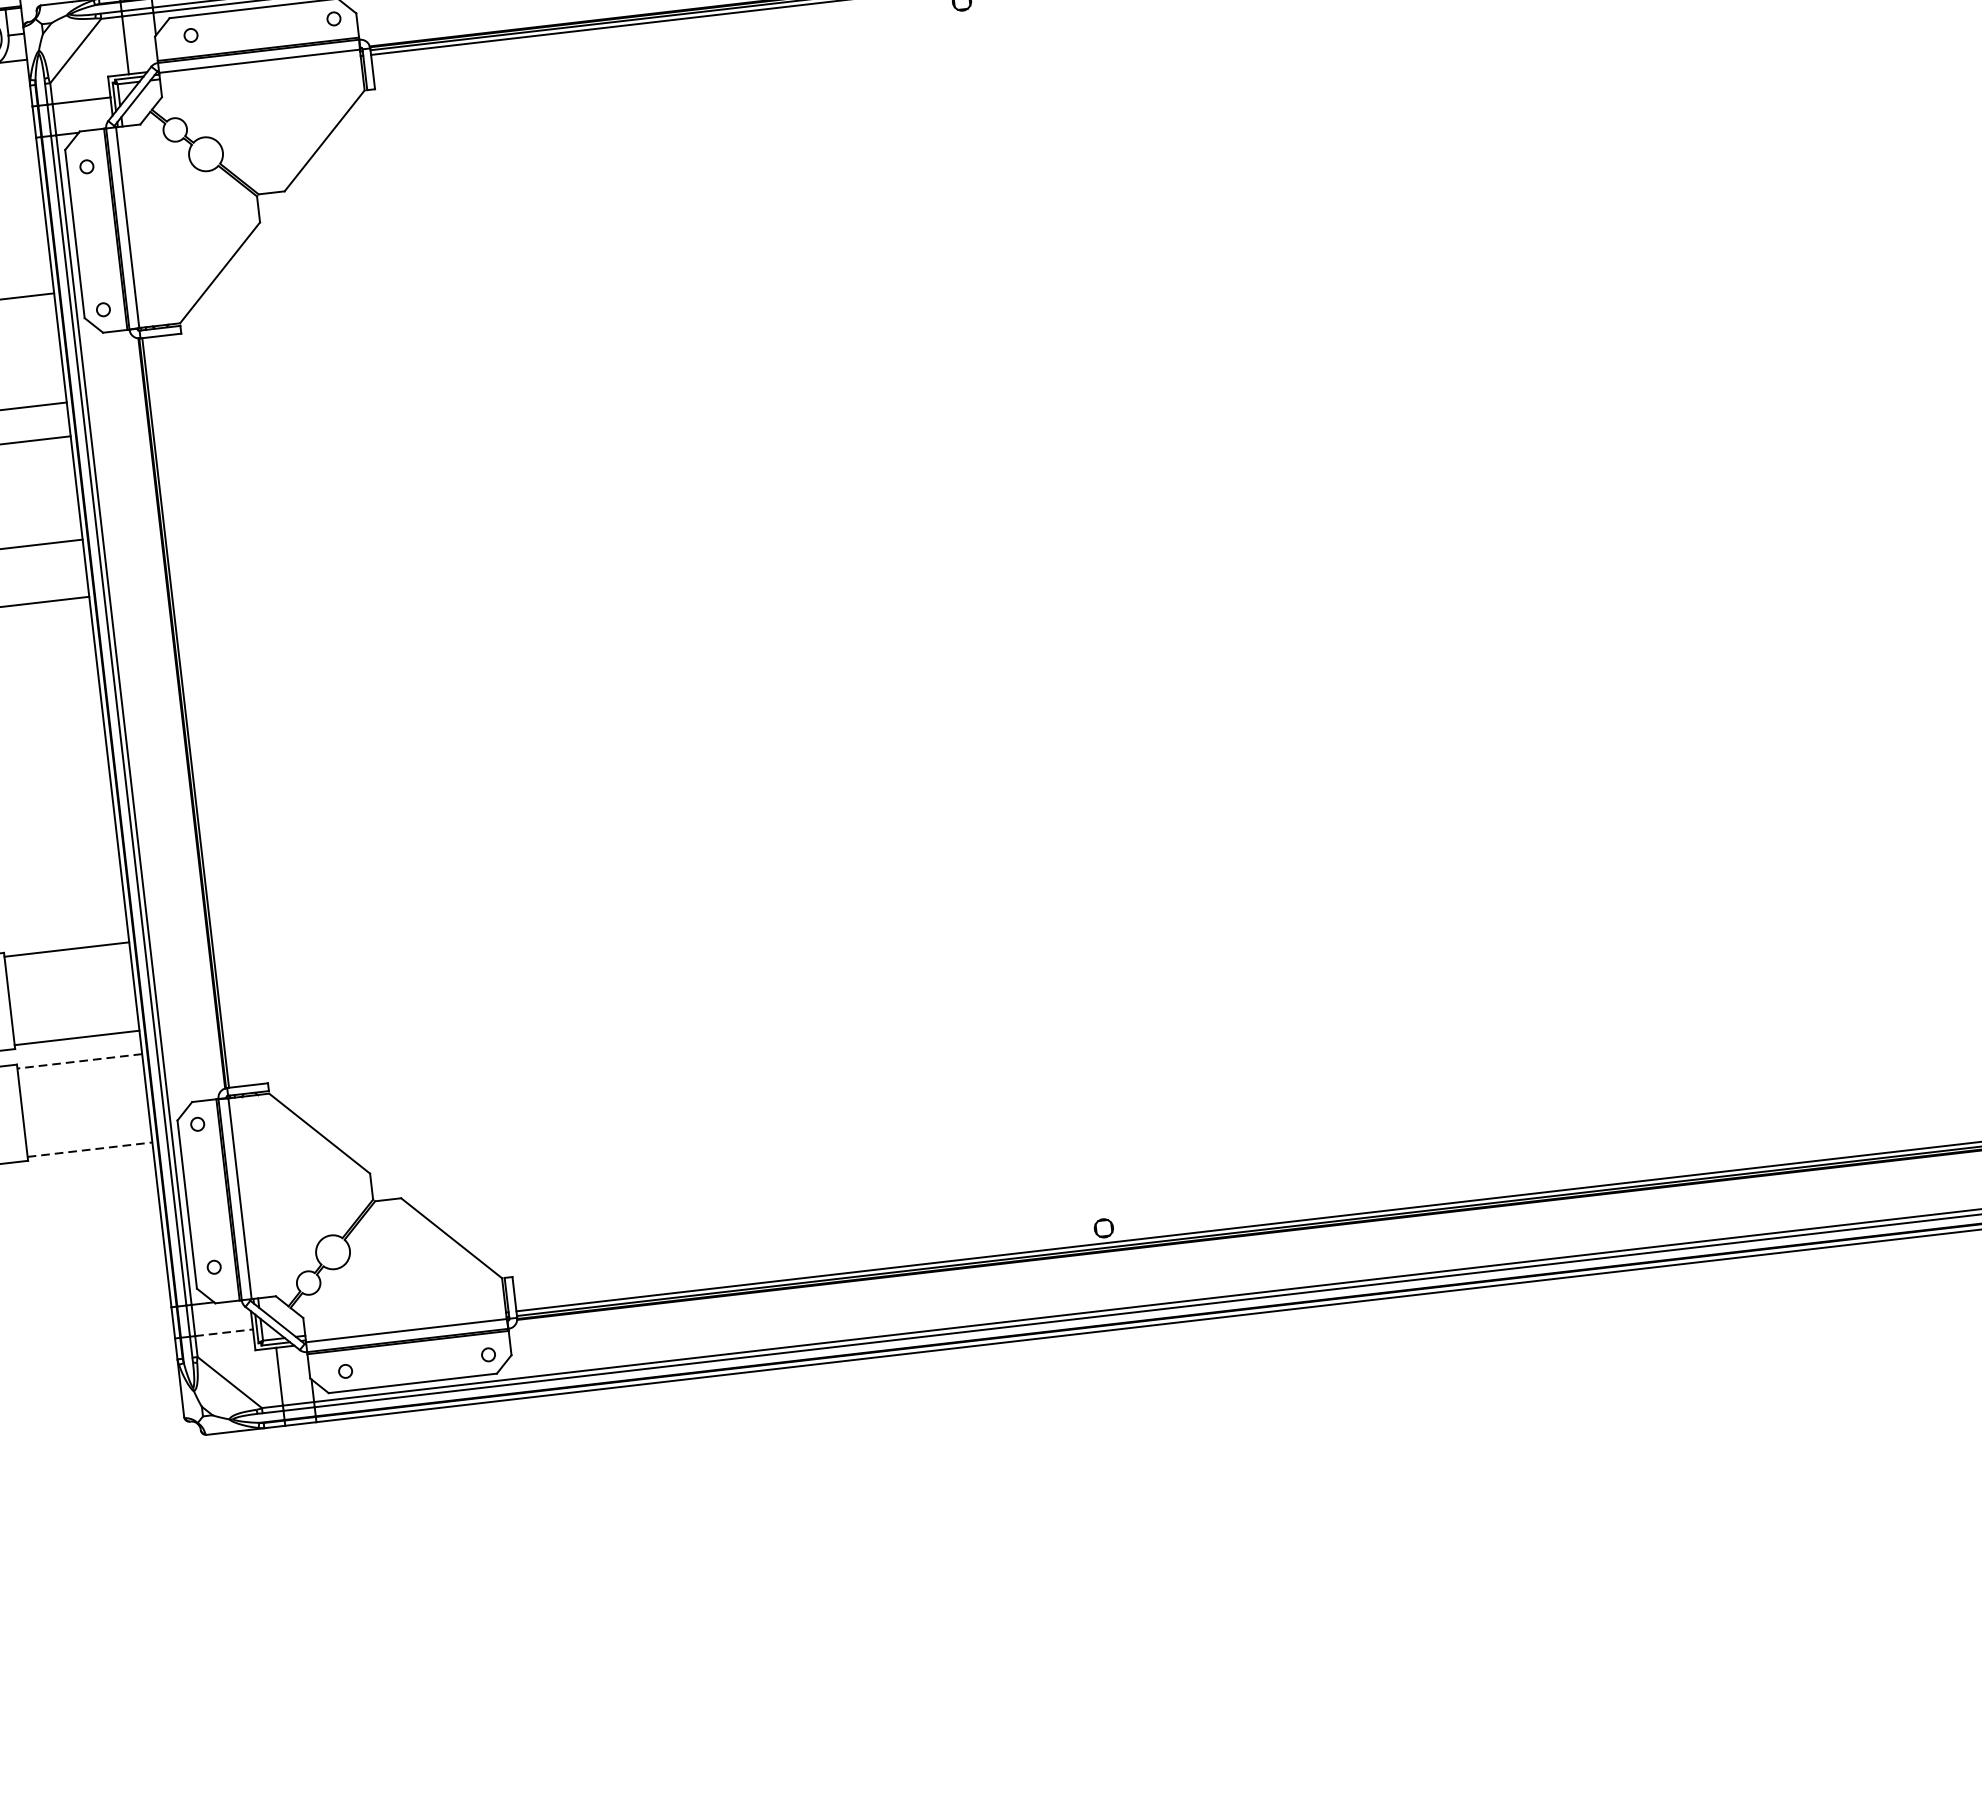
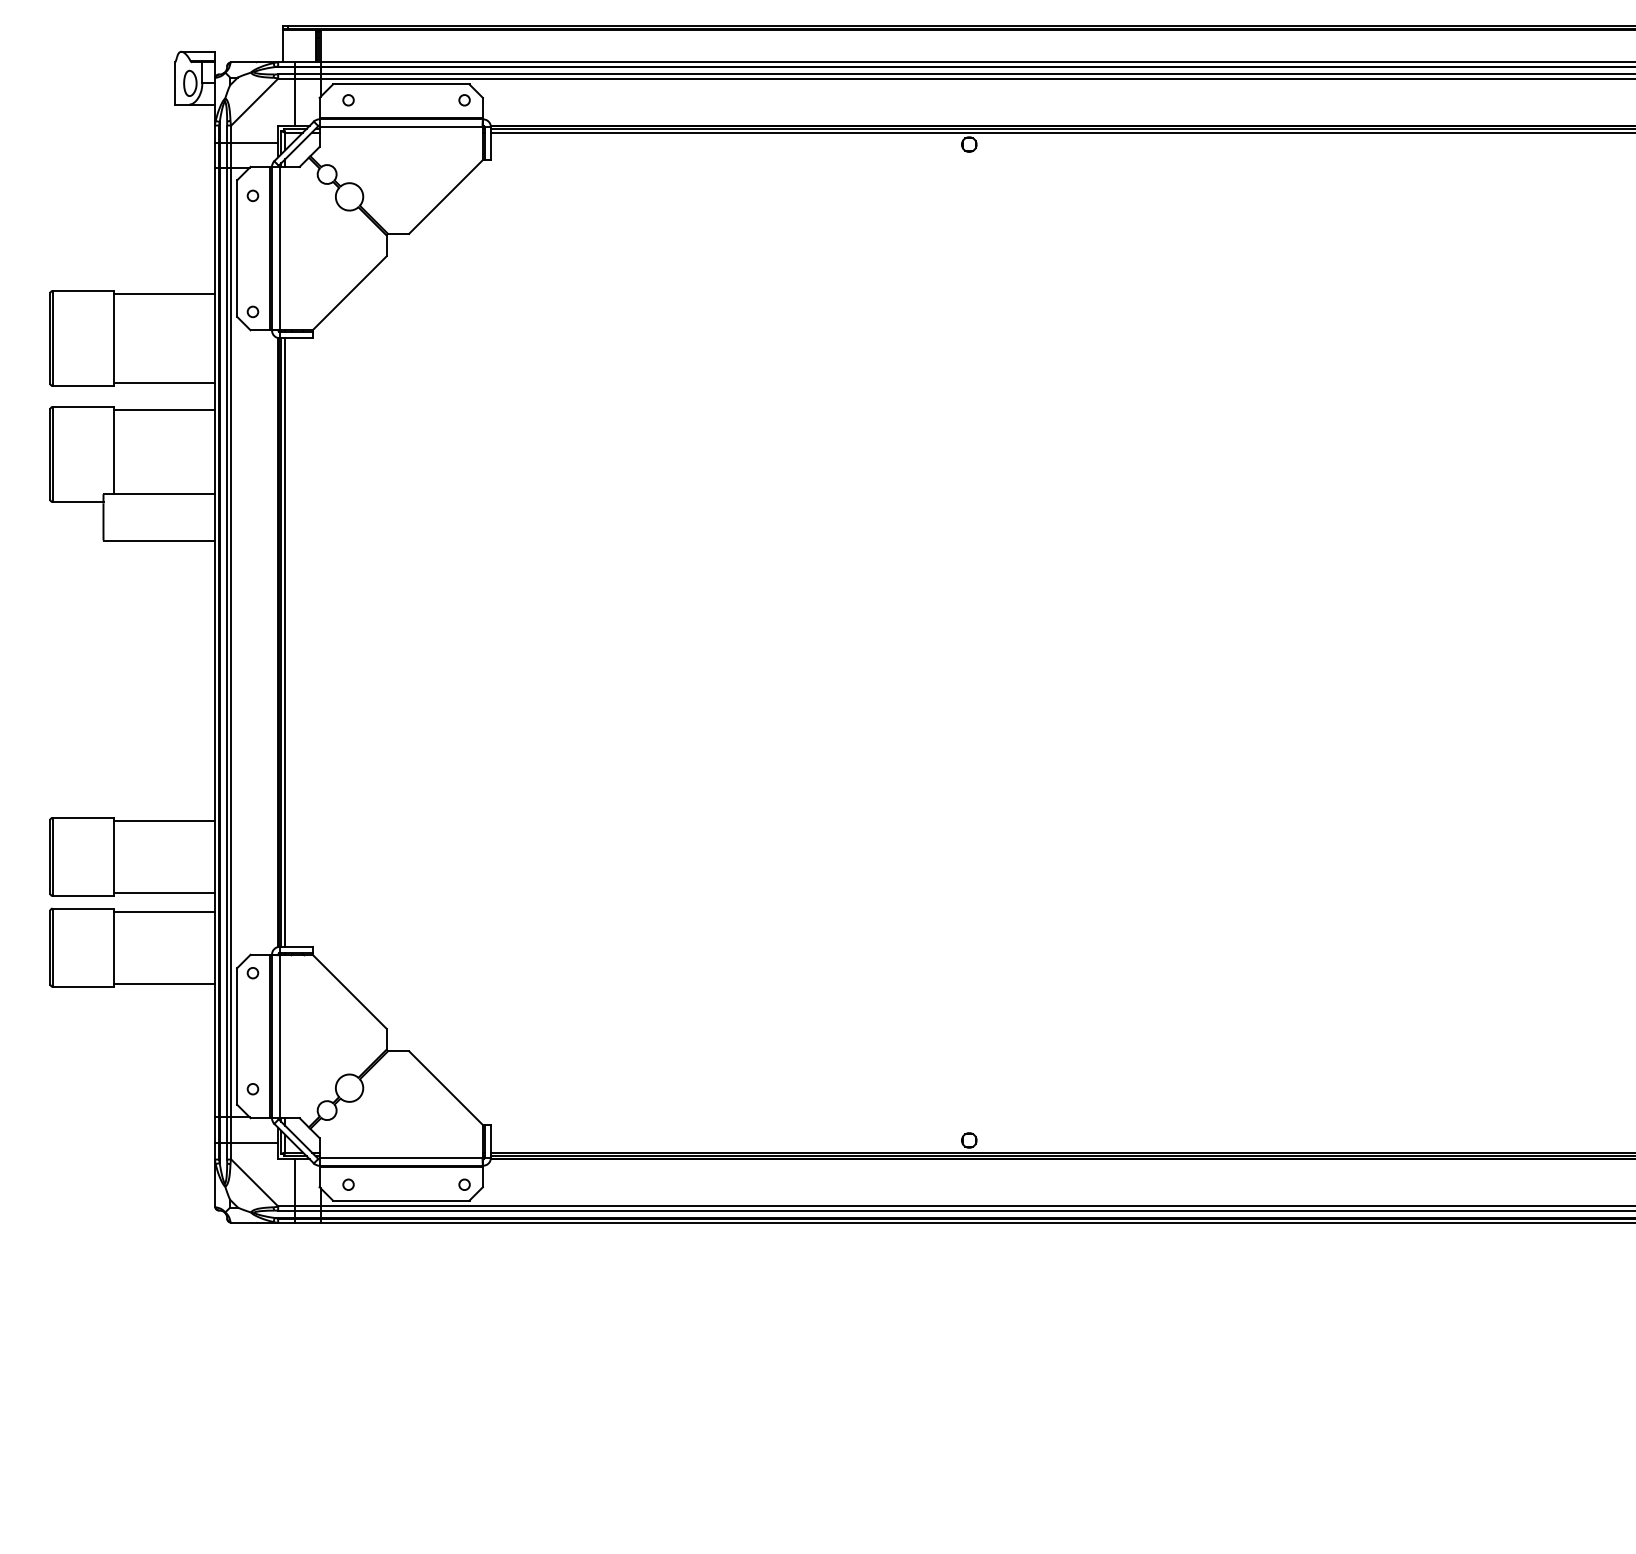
line: (190, 712) -> (285, 642), added
line: (79, 1060) -> (164, 911), dashed -> solid
line: (90, 1149) -> (164, 983), dashed -> solid
line: (224, 1332) -> (255, 1142), dashed -> solid

